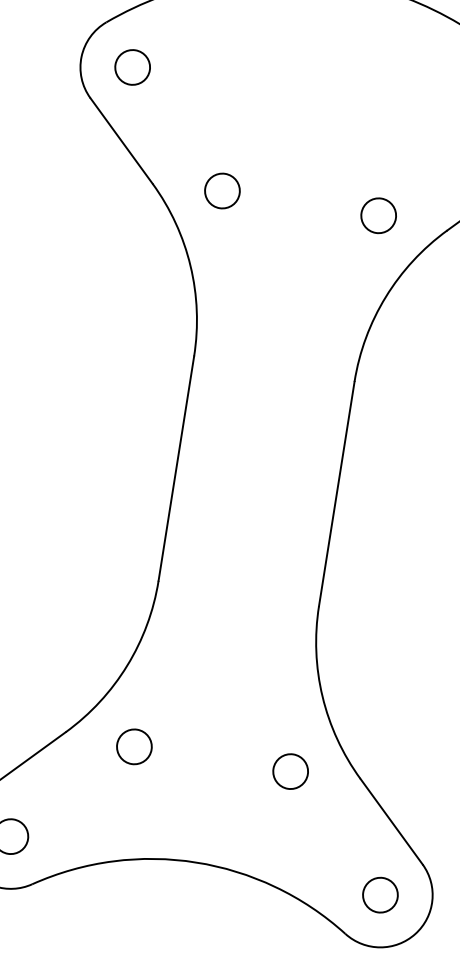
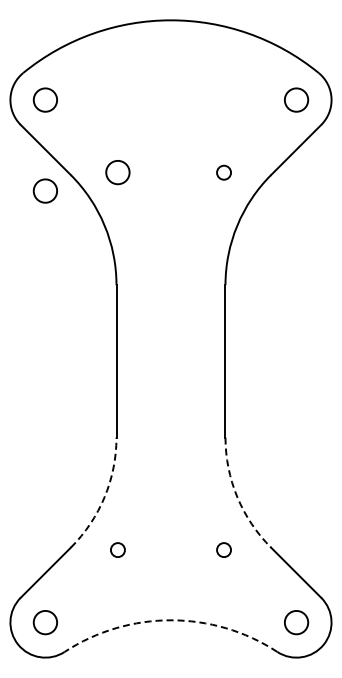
circle: (110, 200) -> (44, 190), added
circle: (377, 215) -> (223, 172), size x0.6
arc: (126, 666) -> (104, 497), solid -> dashed
arc: (322, 697) -> (237, 497), solid -> dashed
circle: (133, 745) -> (117, 549), size x0.6
circle: (289, 770) -> (223, 549), size x0.6
arc: (196, 862) -> (171, 620), solid -> dashed

